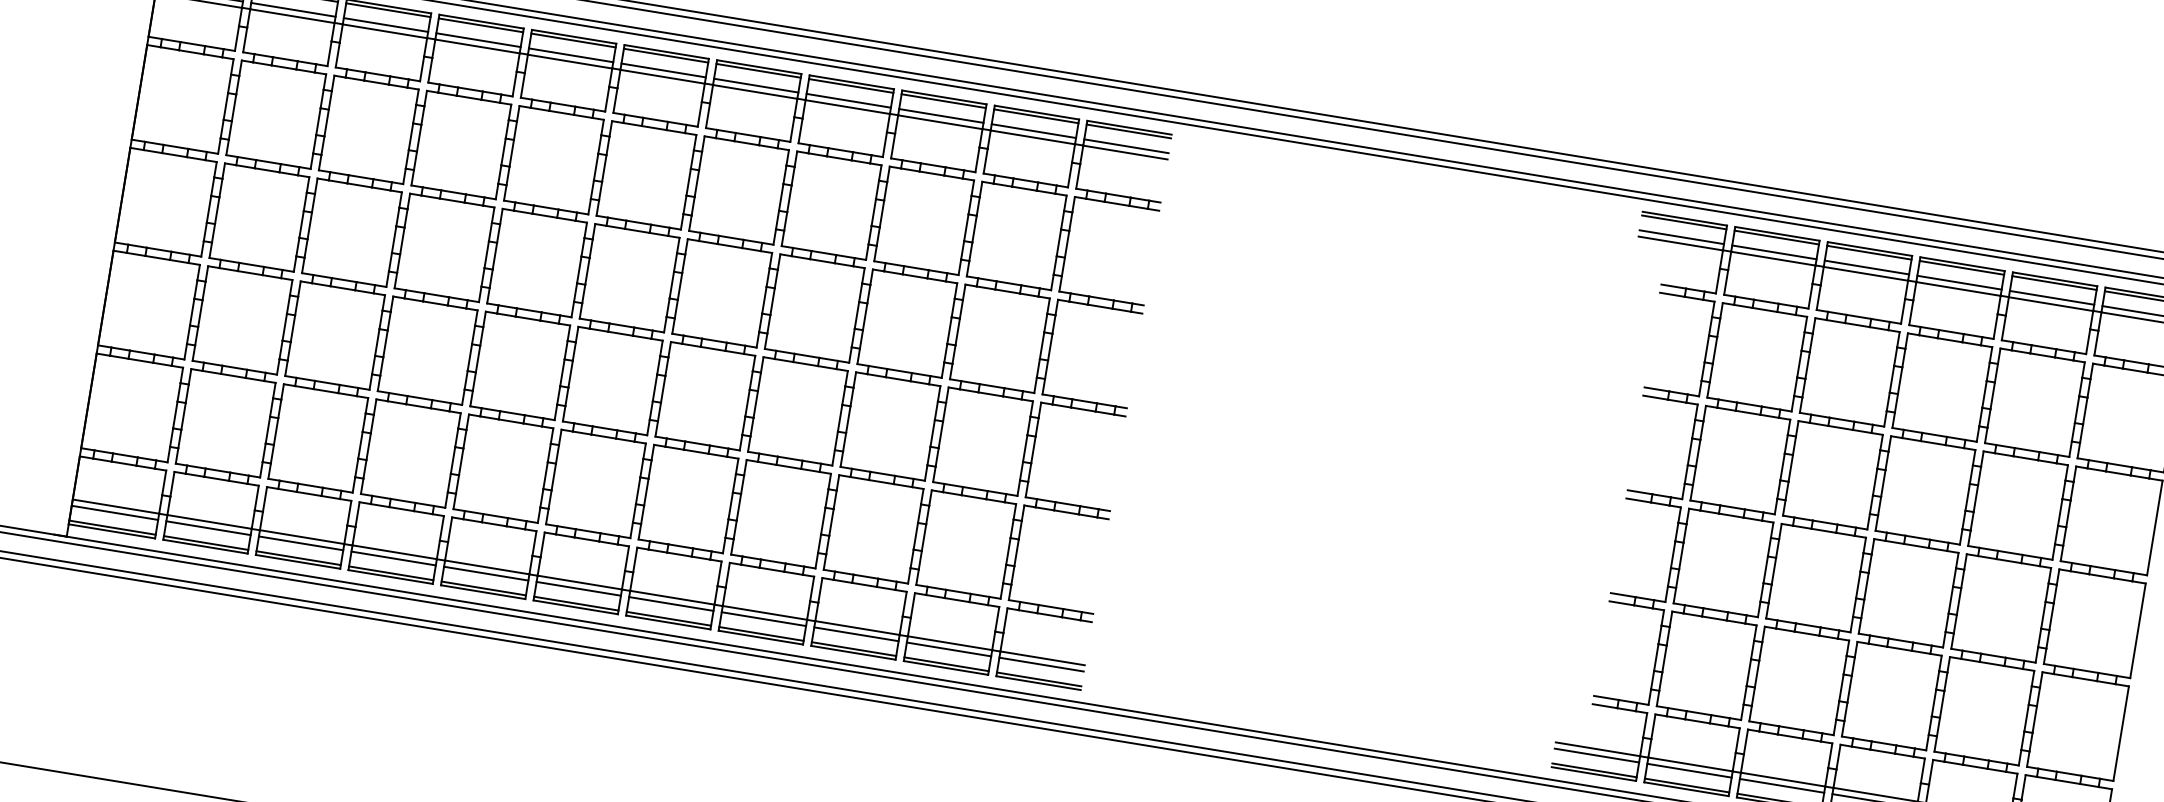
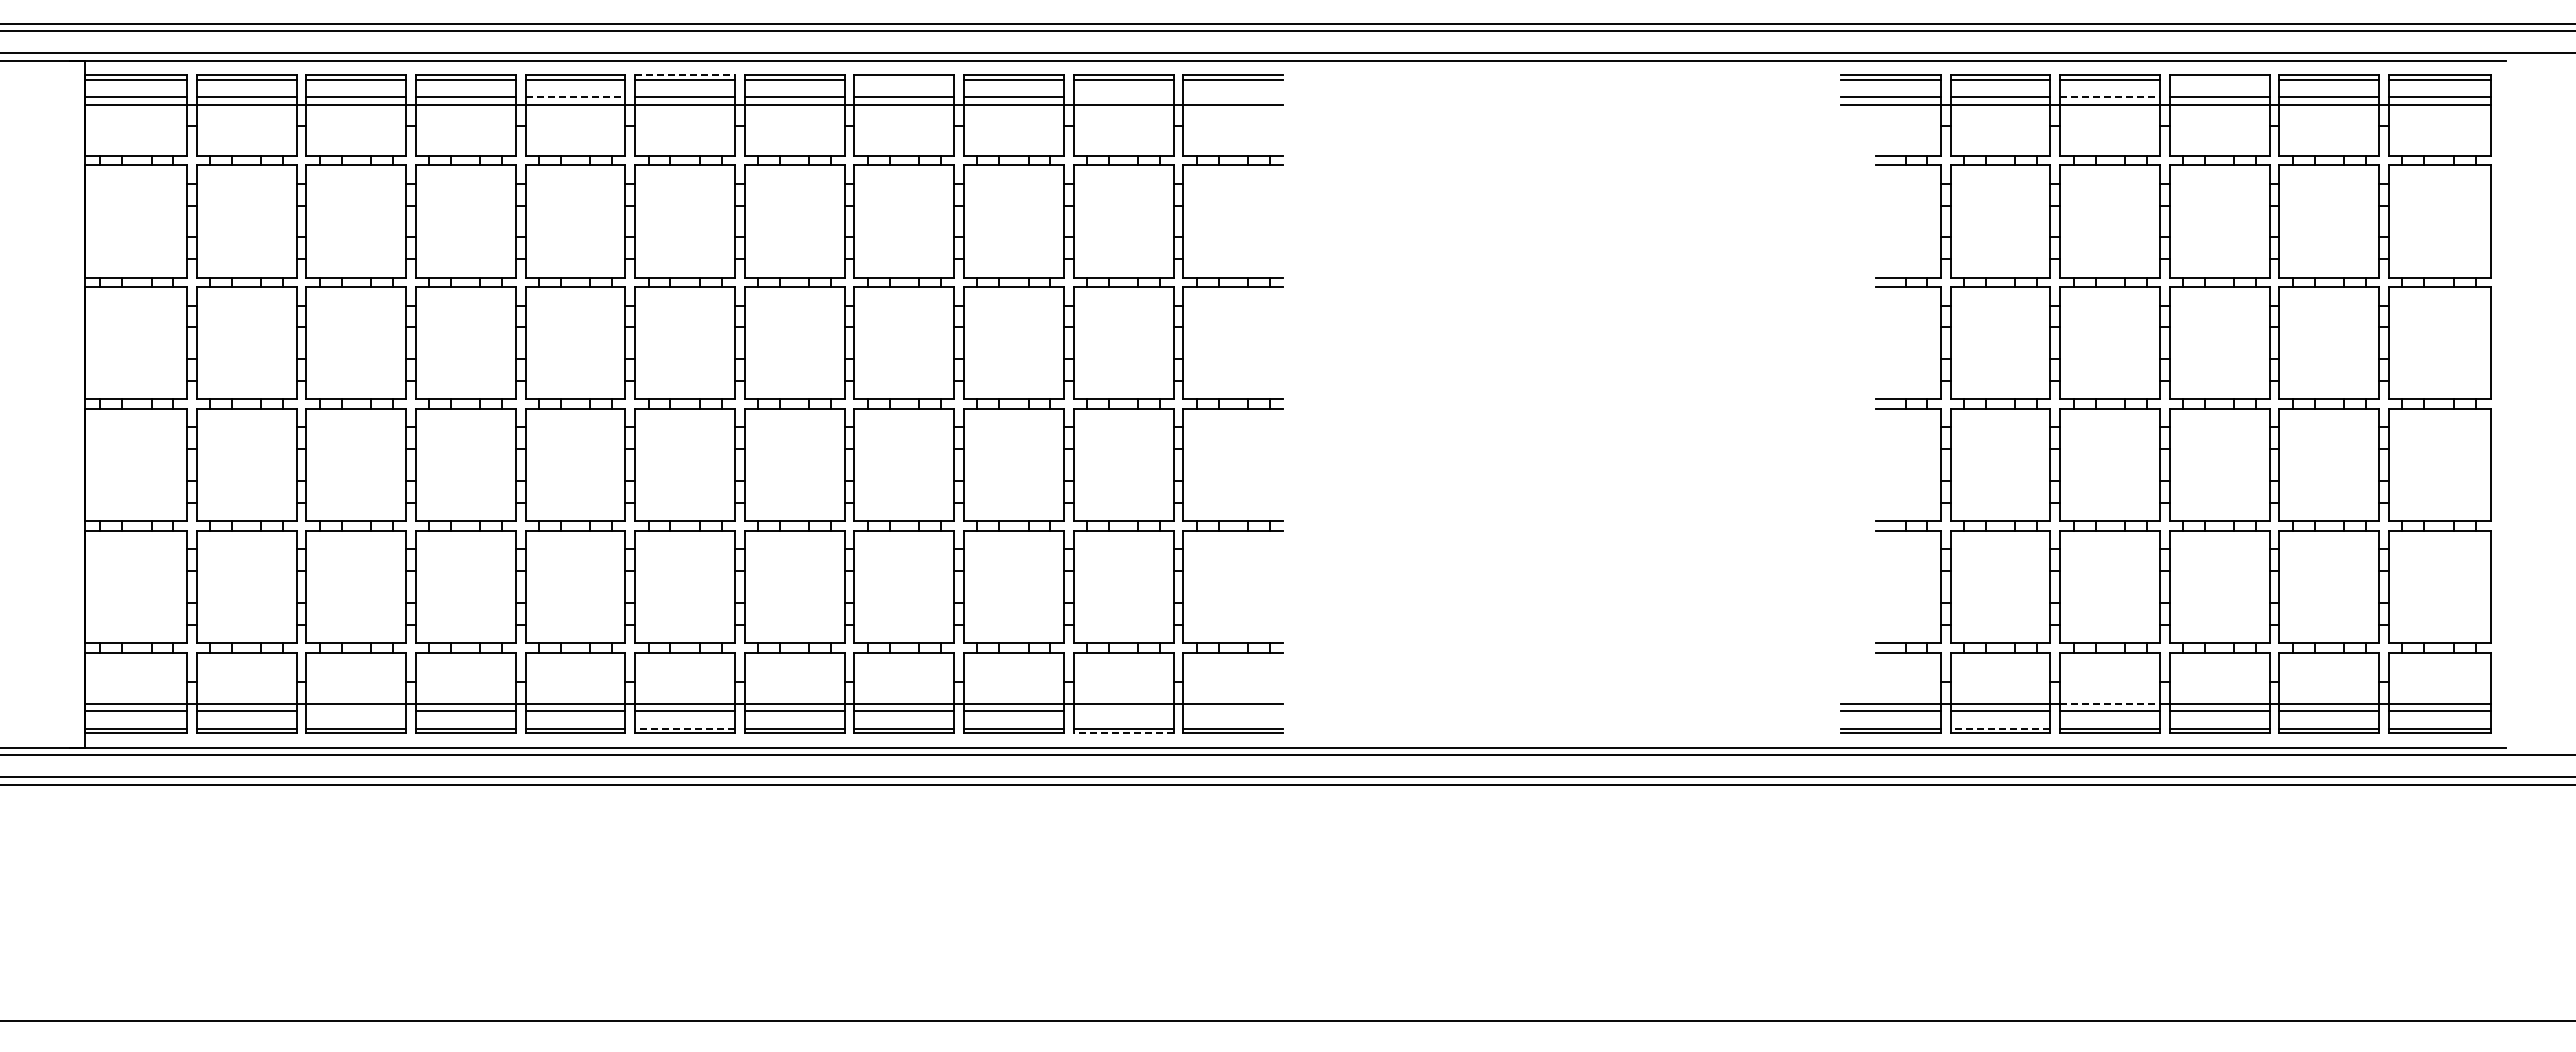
line: (667, 52) -> (685, 75), solid -> dashed
line: (571, 55) -> (575, 97), solid -> dashed
line: (851, 85) -> (904, 79), removed
line: (1033, 131) -> (1123, 97), removed
line: (1126, 146) -> (1233, 97), removed
line: (1867, 267) -> (2110, 97), solid -> dashed
line: (1961, 267) -> (2219, 79), removed
line: (301, 543) -> (356, 711), removed
line: (576, 603) -> (685, 728), solid -> dashed
line: (948, 649) -> (1123, 711), removed
line: (1041, 664) -> (1233, 711), removed
line: (945, 668) -> (1123, 733), solid -> dashed
line: (1783, 779) -> (2110, 703), solid -> dashed
line: (1687, 785) -> (2000, 728), solid -> dashed

